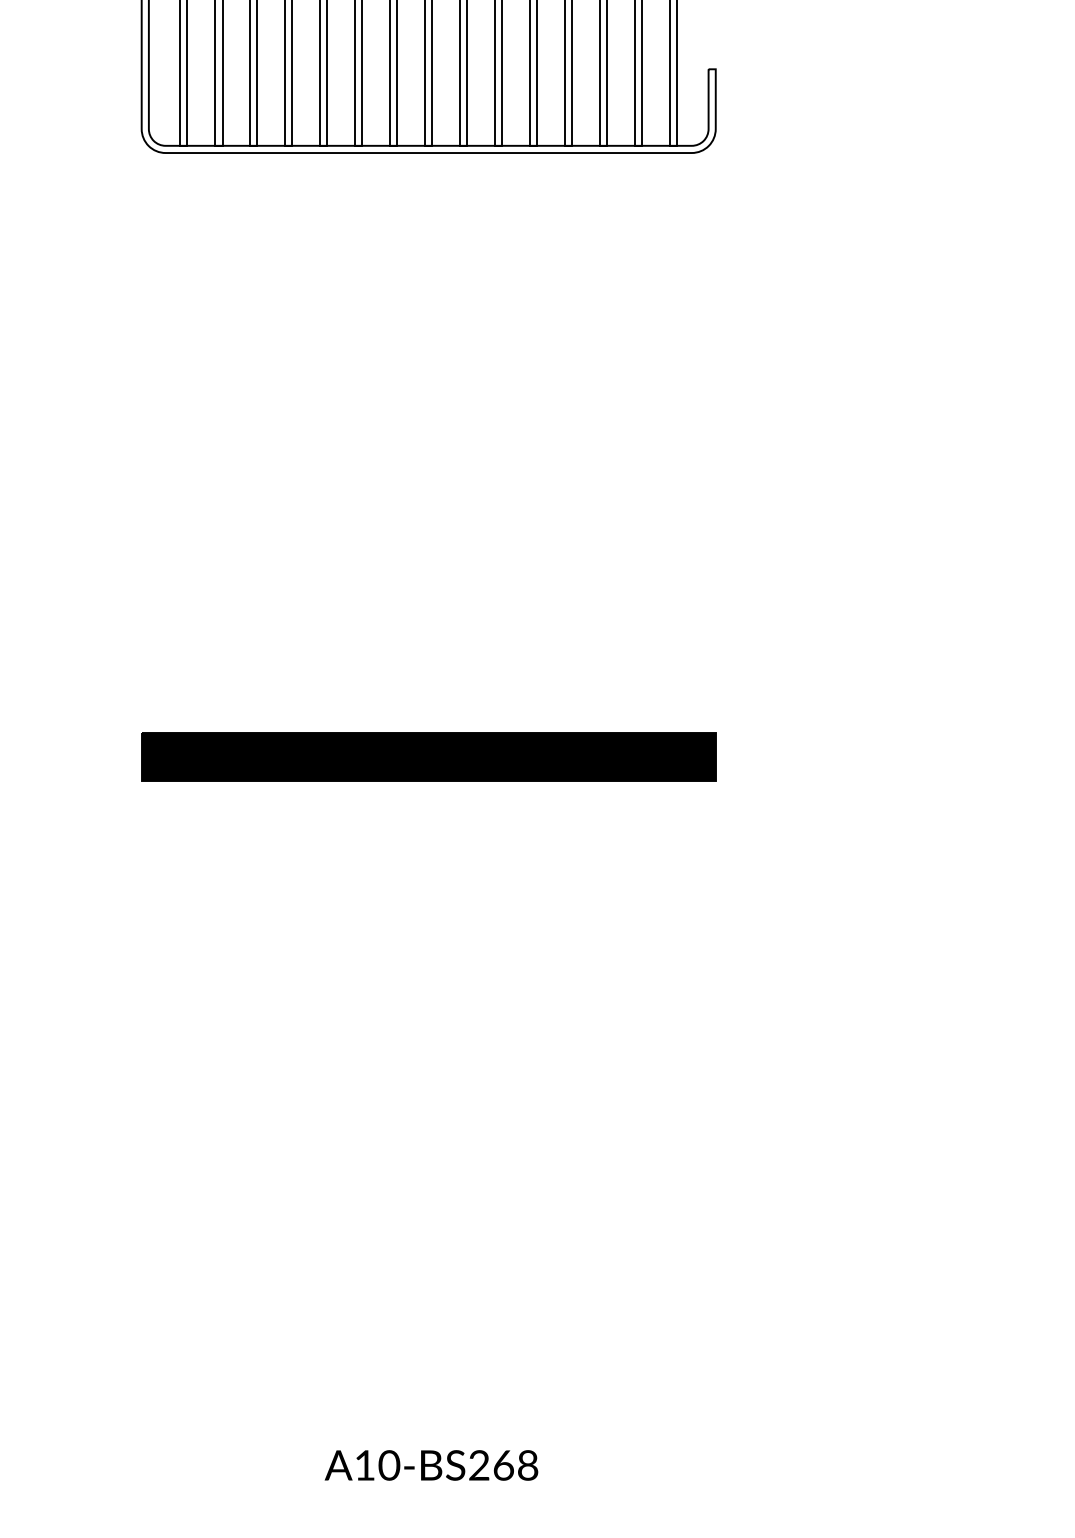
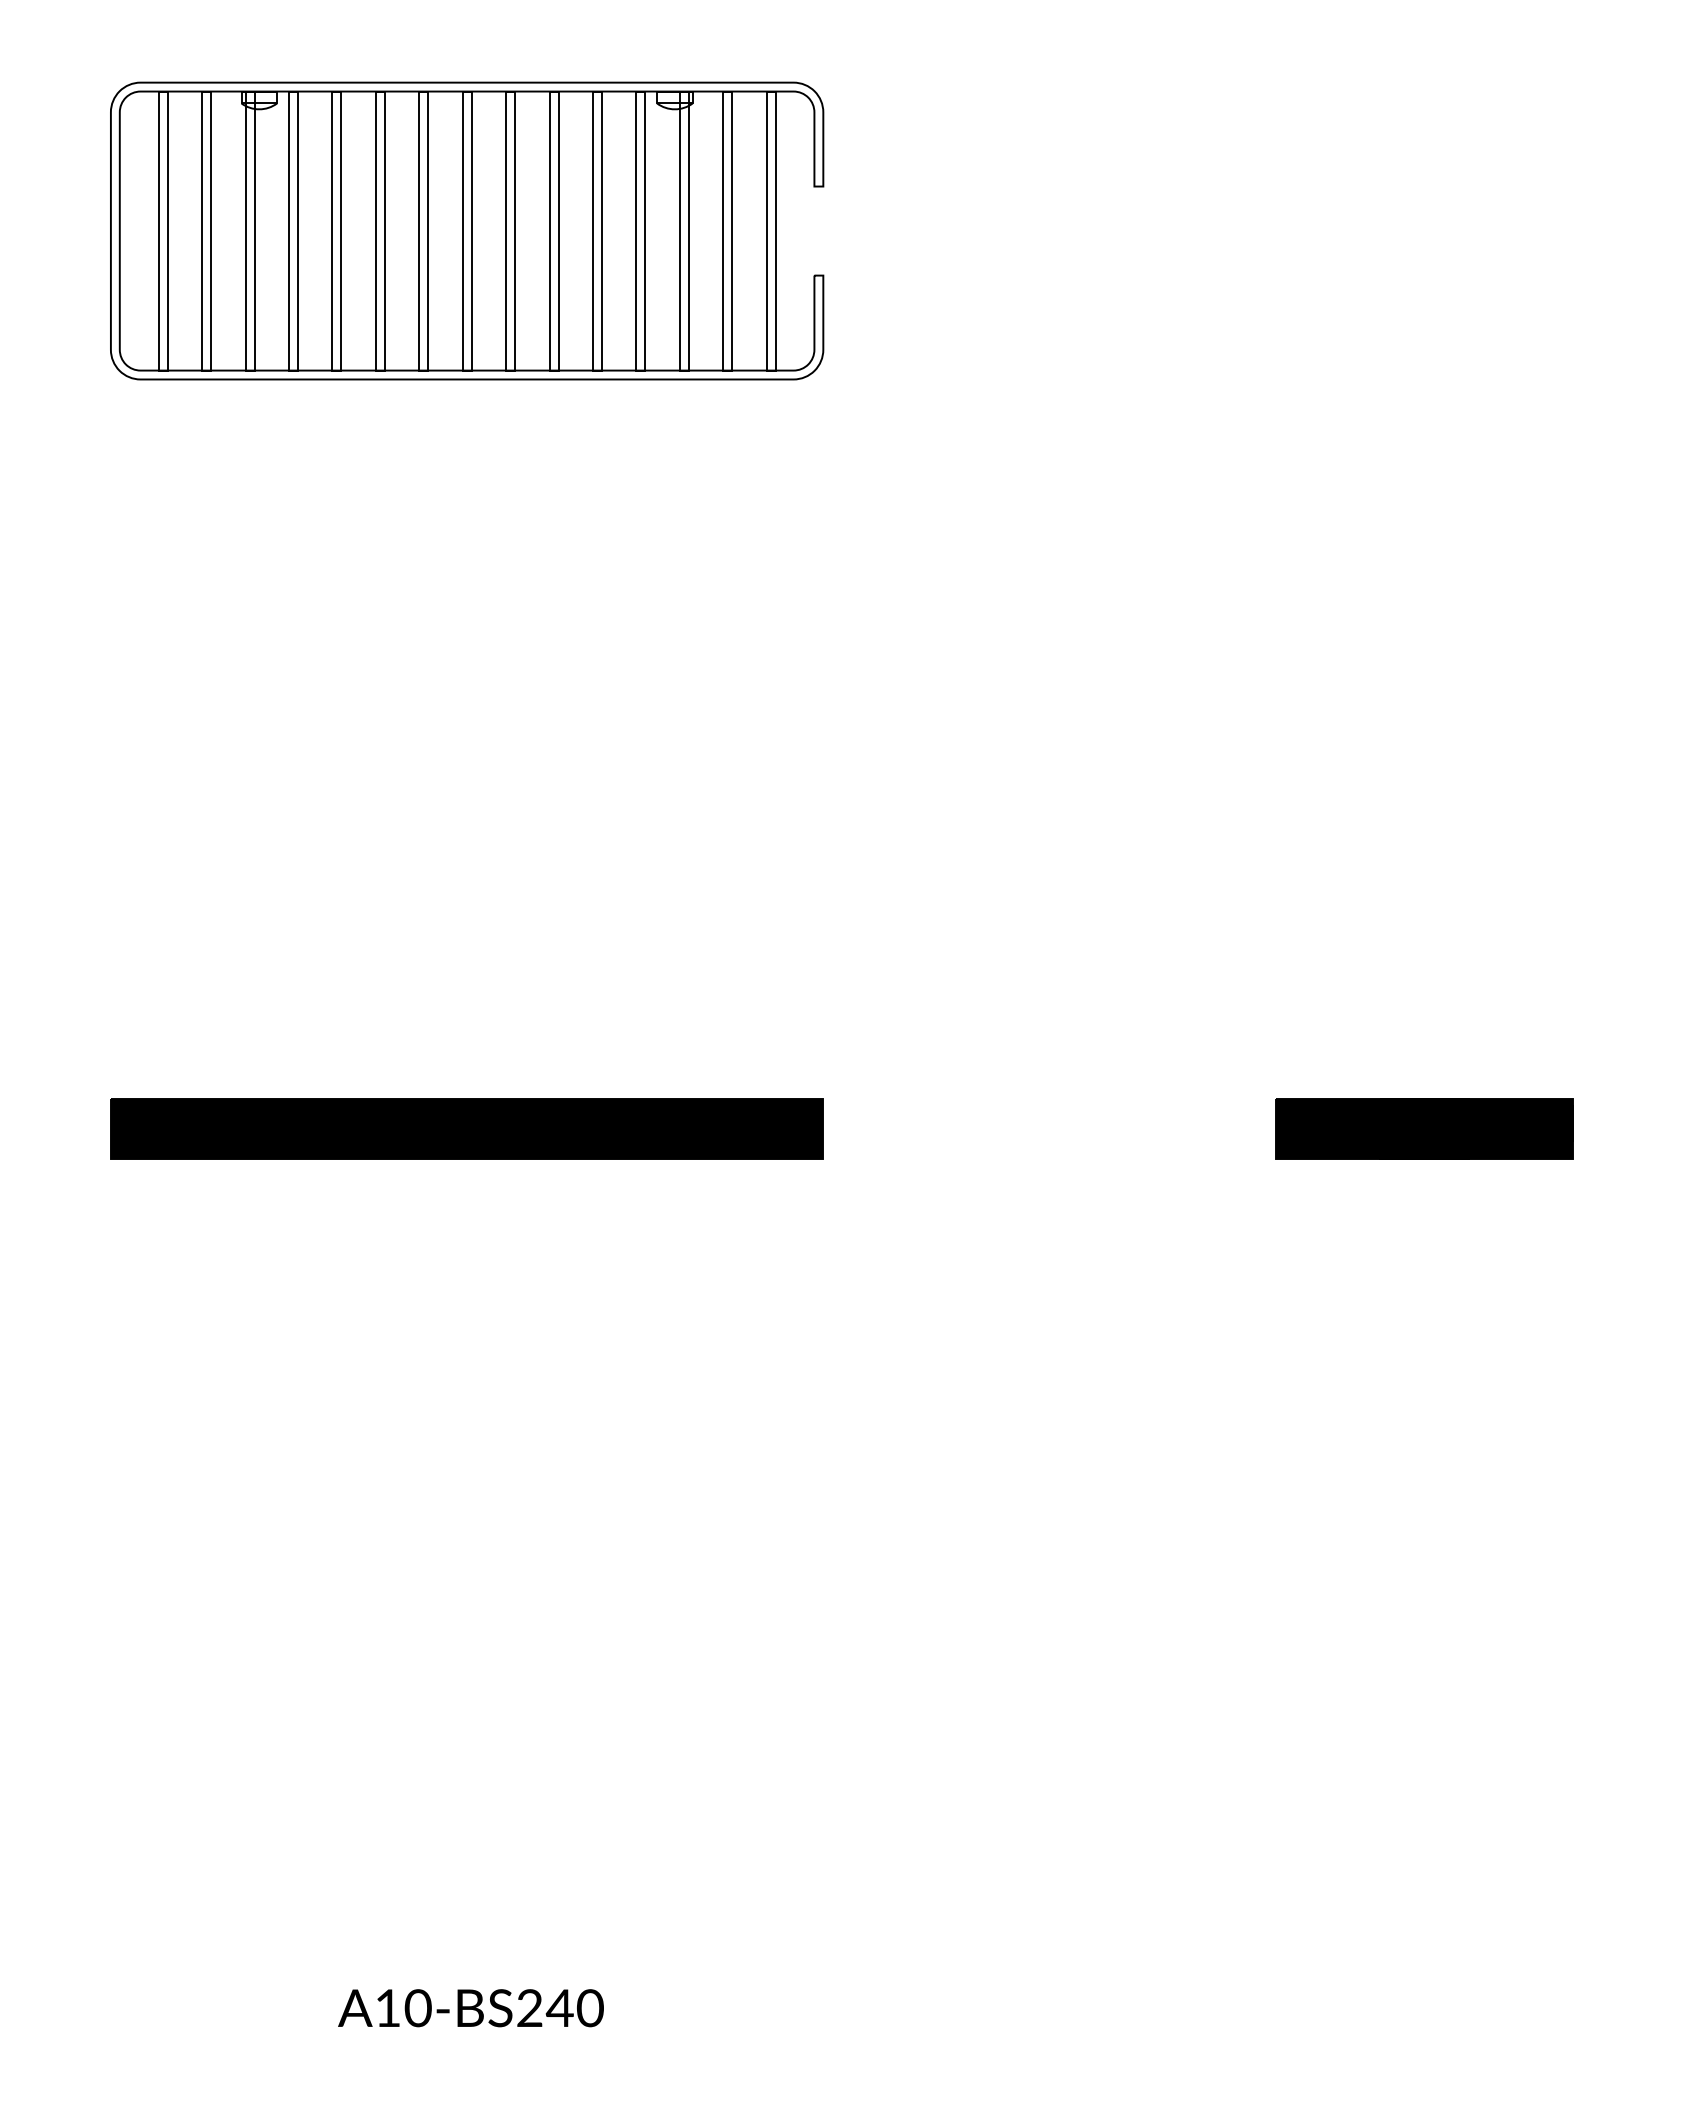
text: (515, 1465) -> (574, 2008), A10-BS268 -> A10-BS240

